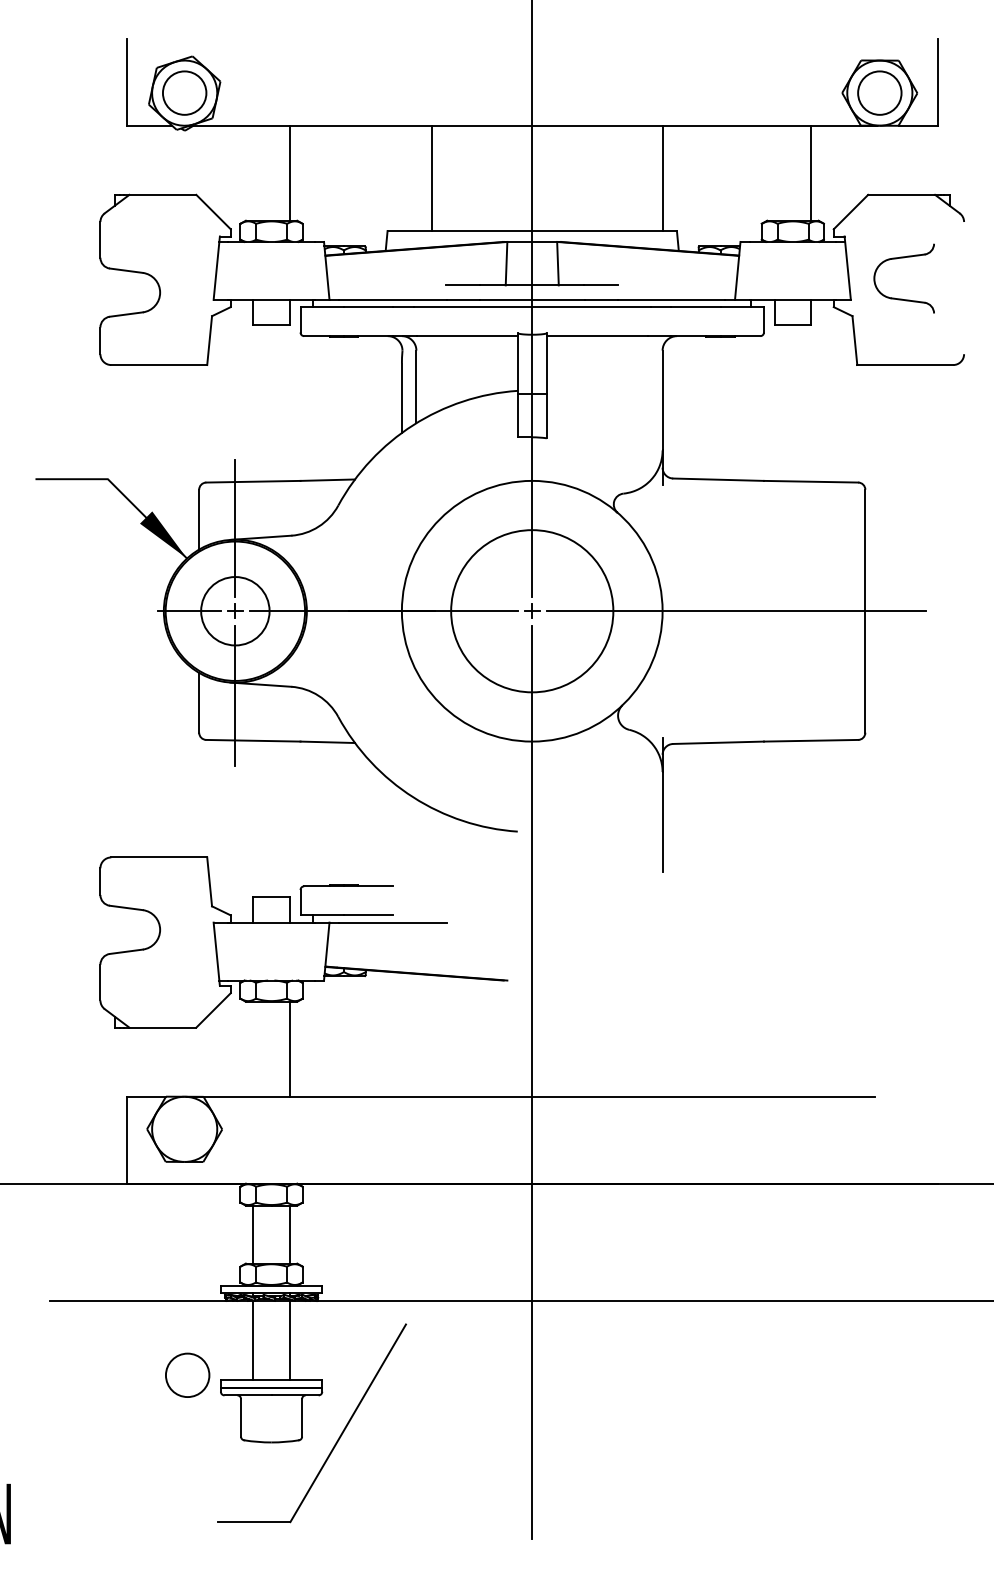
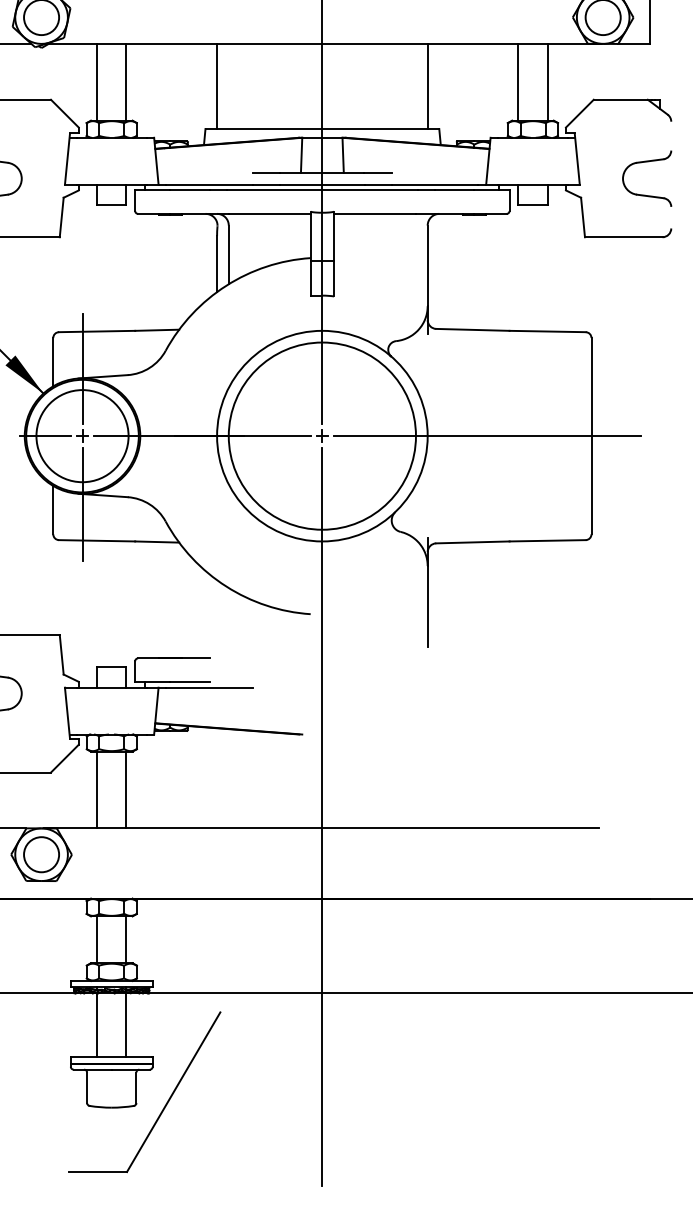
line: (253, 172) -> (97, 81), added
line: (774, 172) -> (518, 81), added
line: (431, 178) -> (216, 86), moved
part: (903, 258) -> (646, 162), moved
circle: (235, 611) -> (82, 436), size x1.67
circle: (532, 611) -> (322, 436), size x1.43
line: (253, 1048) -> (97, 789), added
circle: (187, 1374) -> (41, 854), moved

